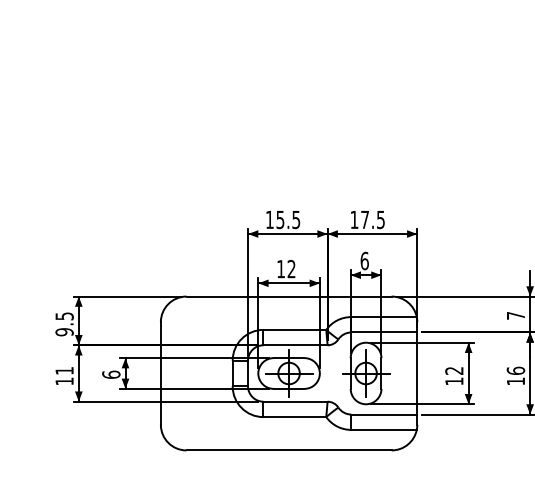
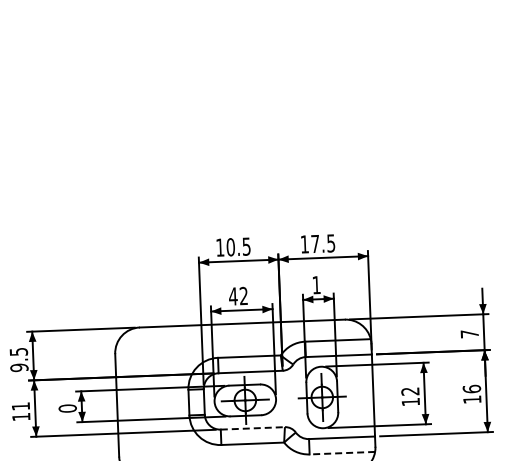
text: (280, 219) -> (230, 246), 15.5 -> 10.5
text: (364, 260) -> (316, 284), 6 -> 1
text: (280, 269) -> (232, 296), 12 -> 42
text: (111, 374) -> (67, 408), 6 -> 0
line: (296, 401) -> (253, 428), solid -> dashed
line: (384, 429) -> (342, 452), solid -> dashed

